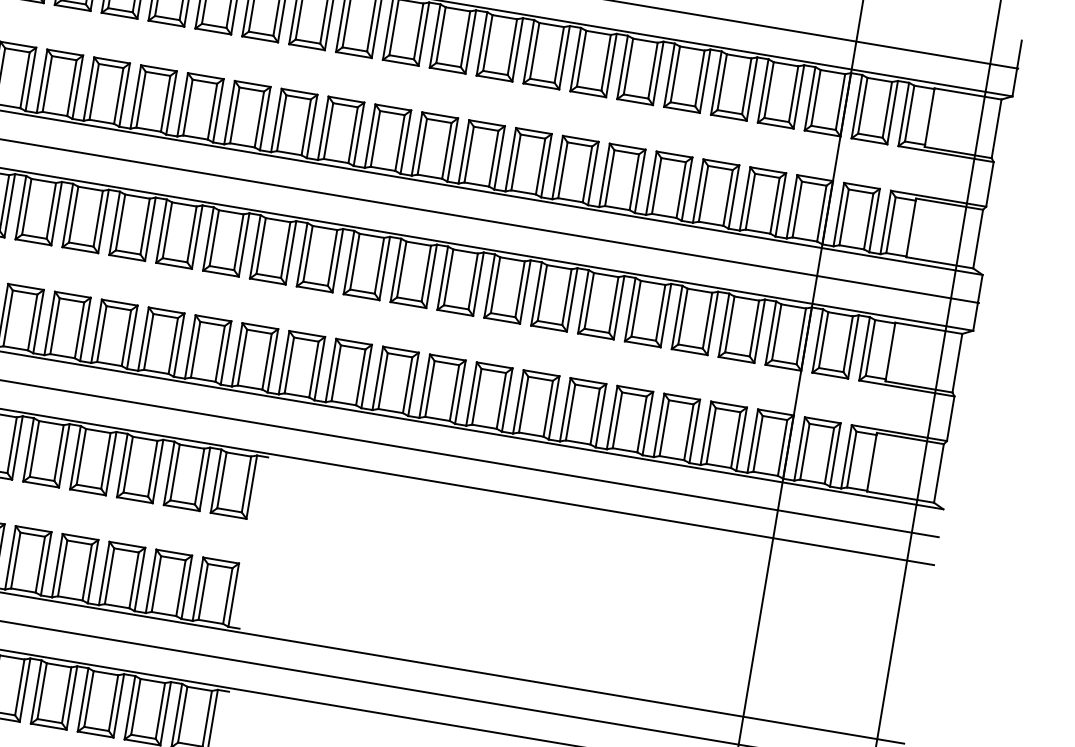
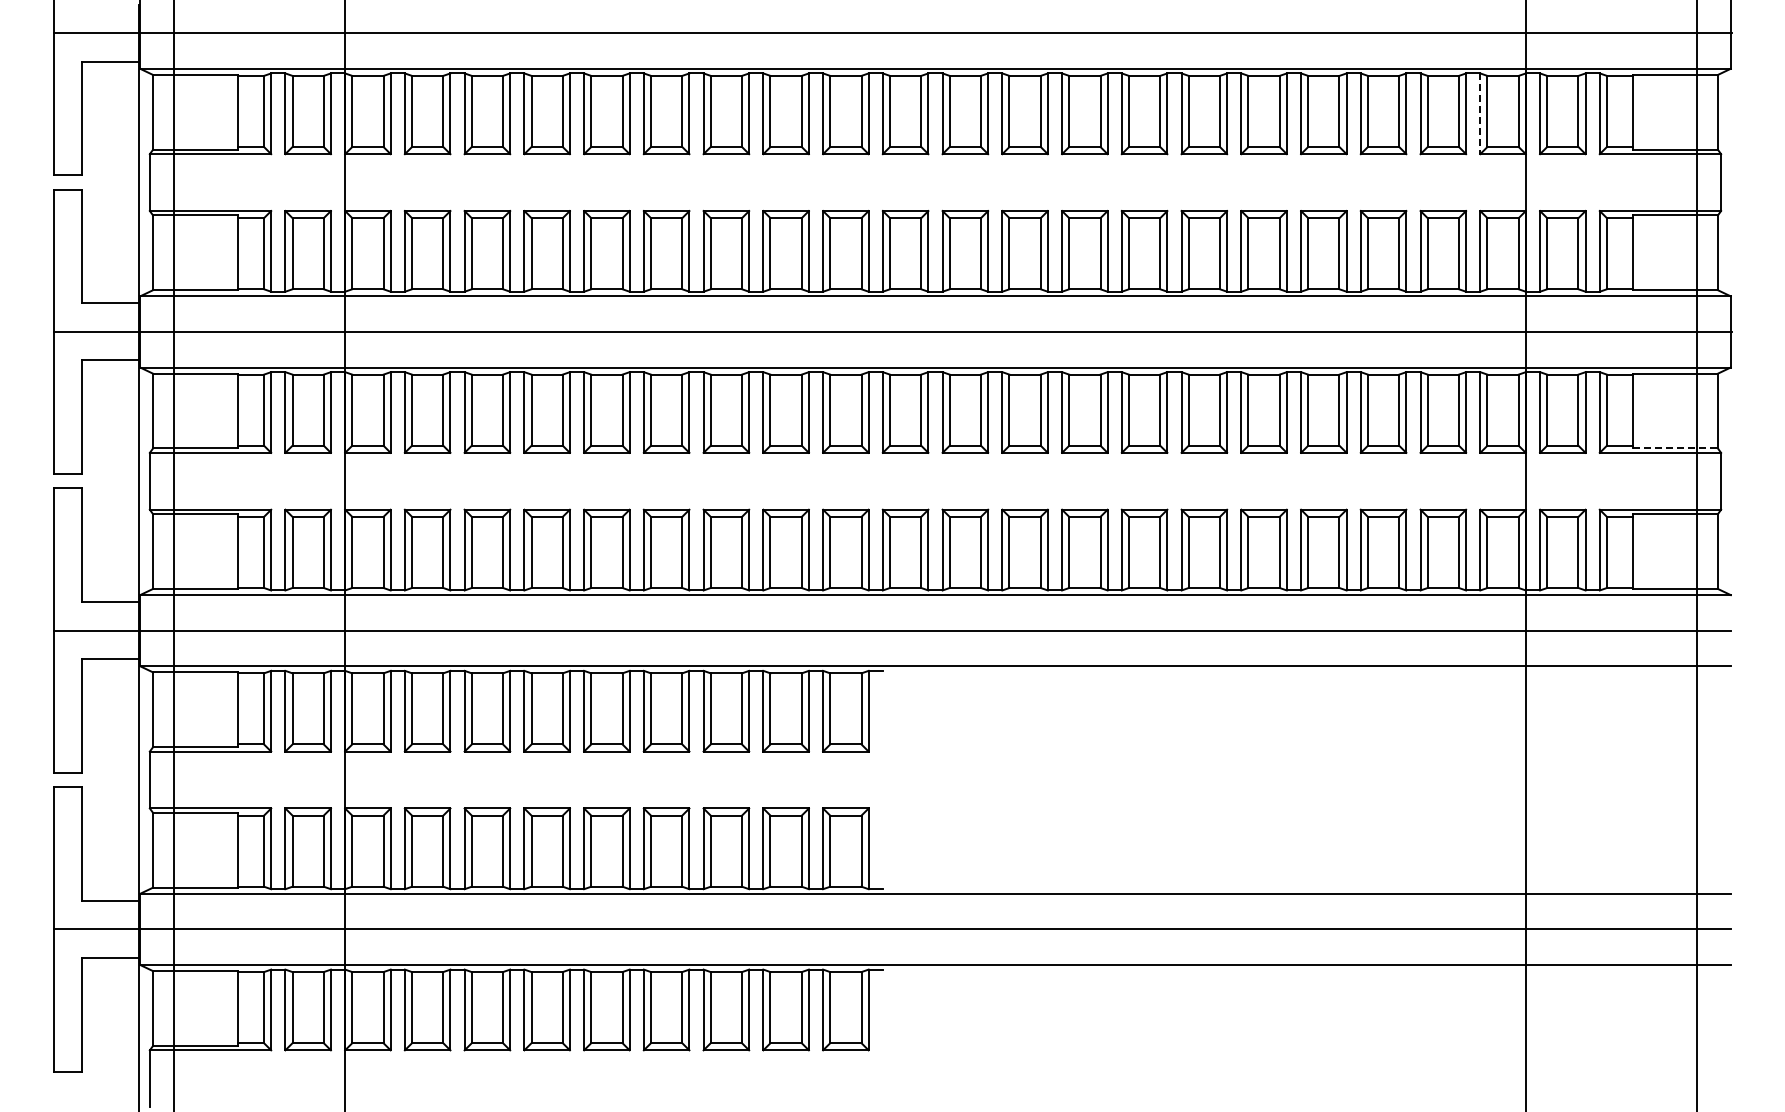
line: (810, 99) -> (1480, 114), solid -> dashed
line: (919, 387) -> (1675, 448), solid -> dashed

